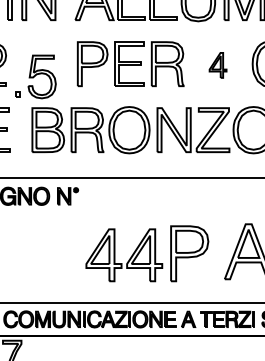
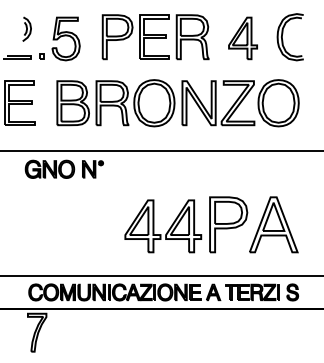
part: (217, 65) -> (242, 38), size x1.67
part: (35, 76) -> (59, 38), moved
part: (147, 253) -> (186, 224), moved

